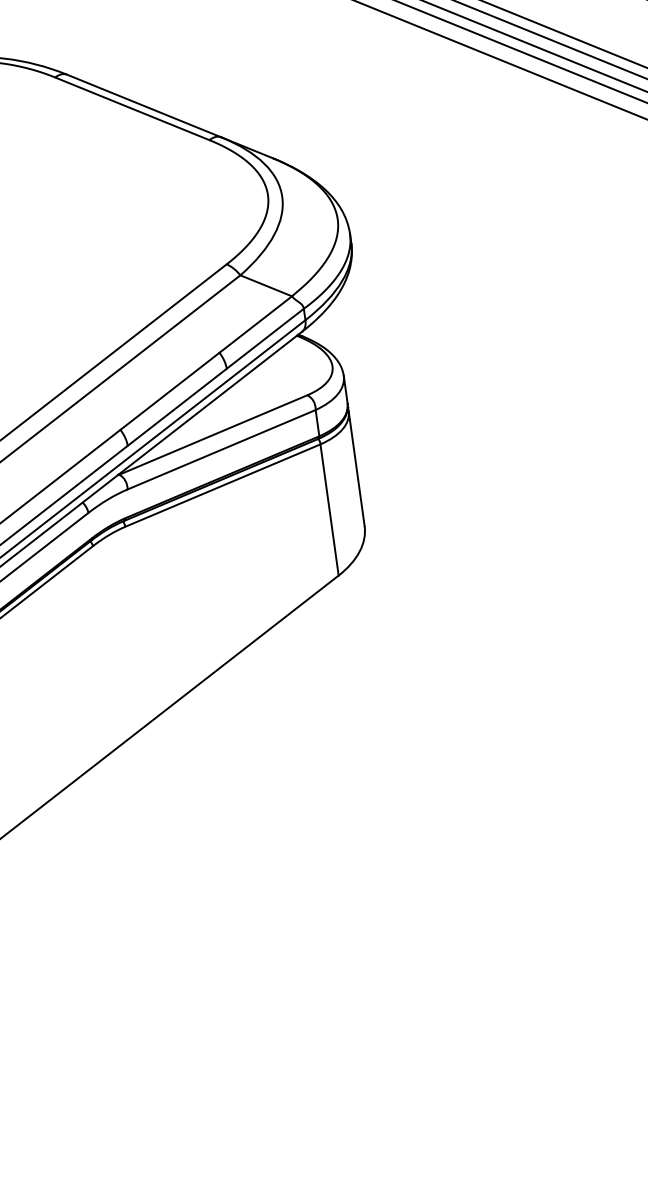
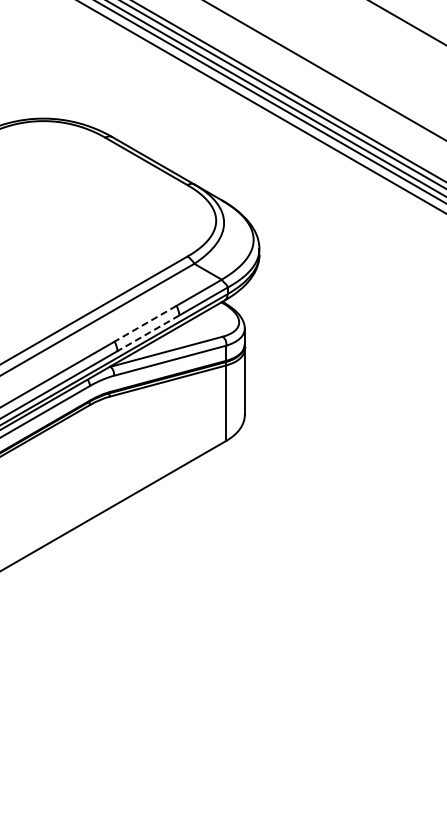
line: (169, 390) -> (145, 323), solid -> dashed
line: (177, 407) -> (148, 333), solid -> dashed

